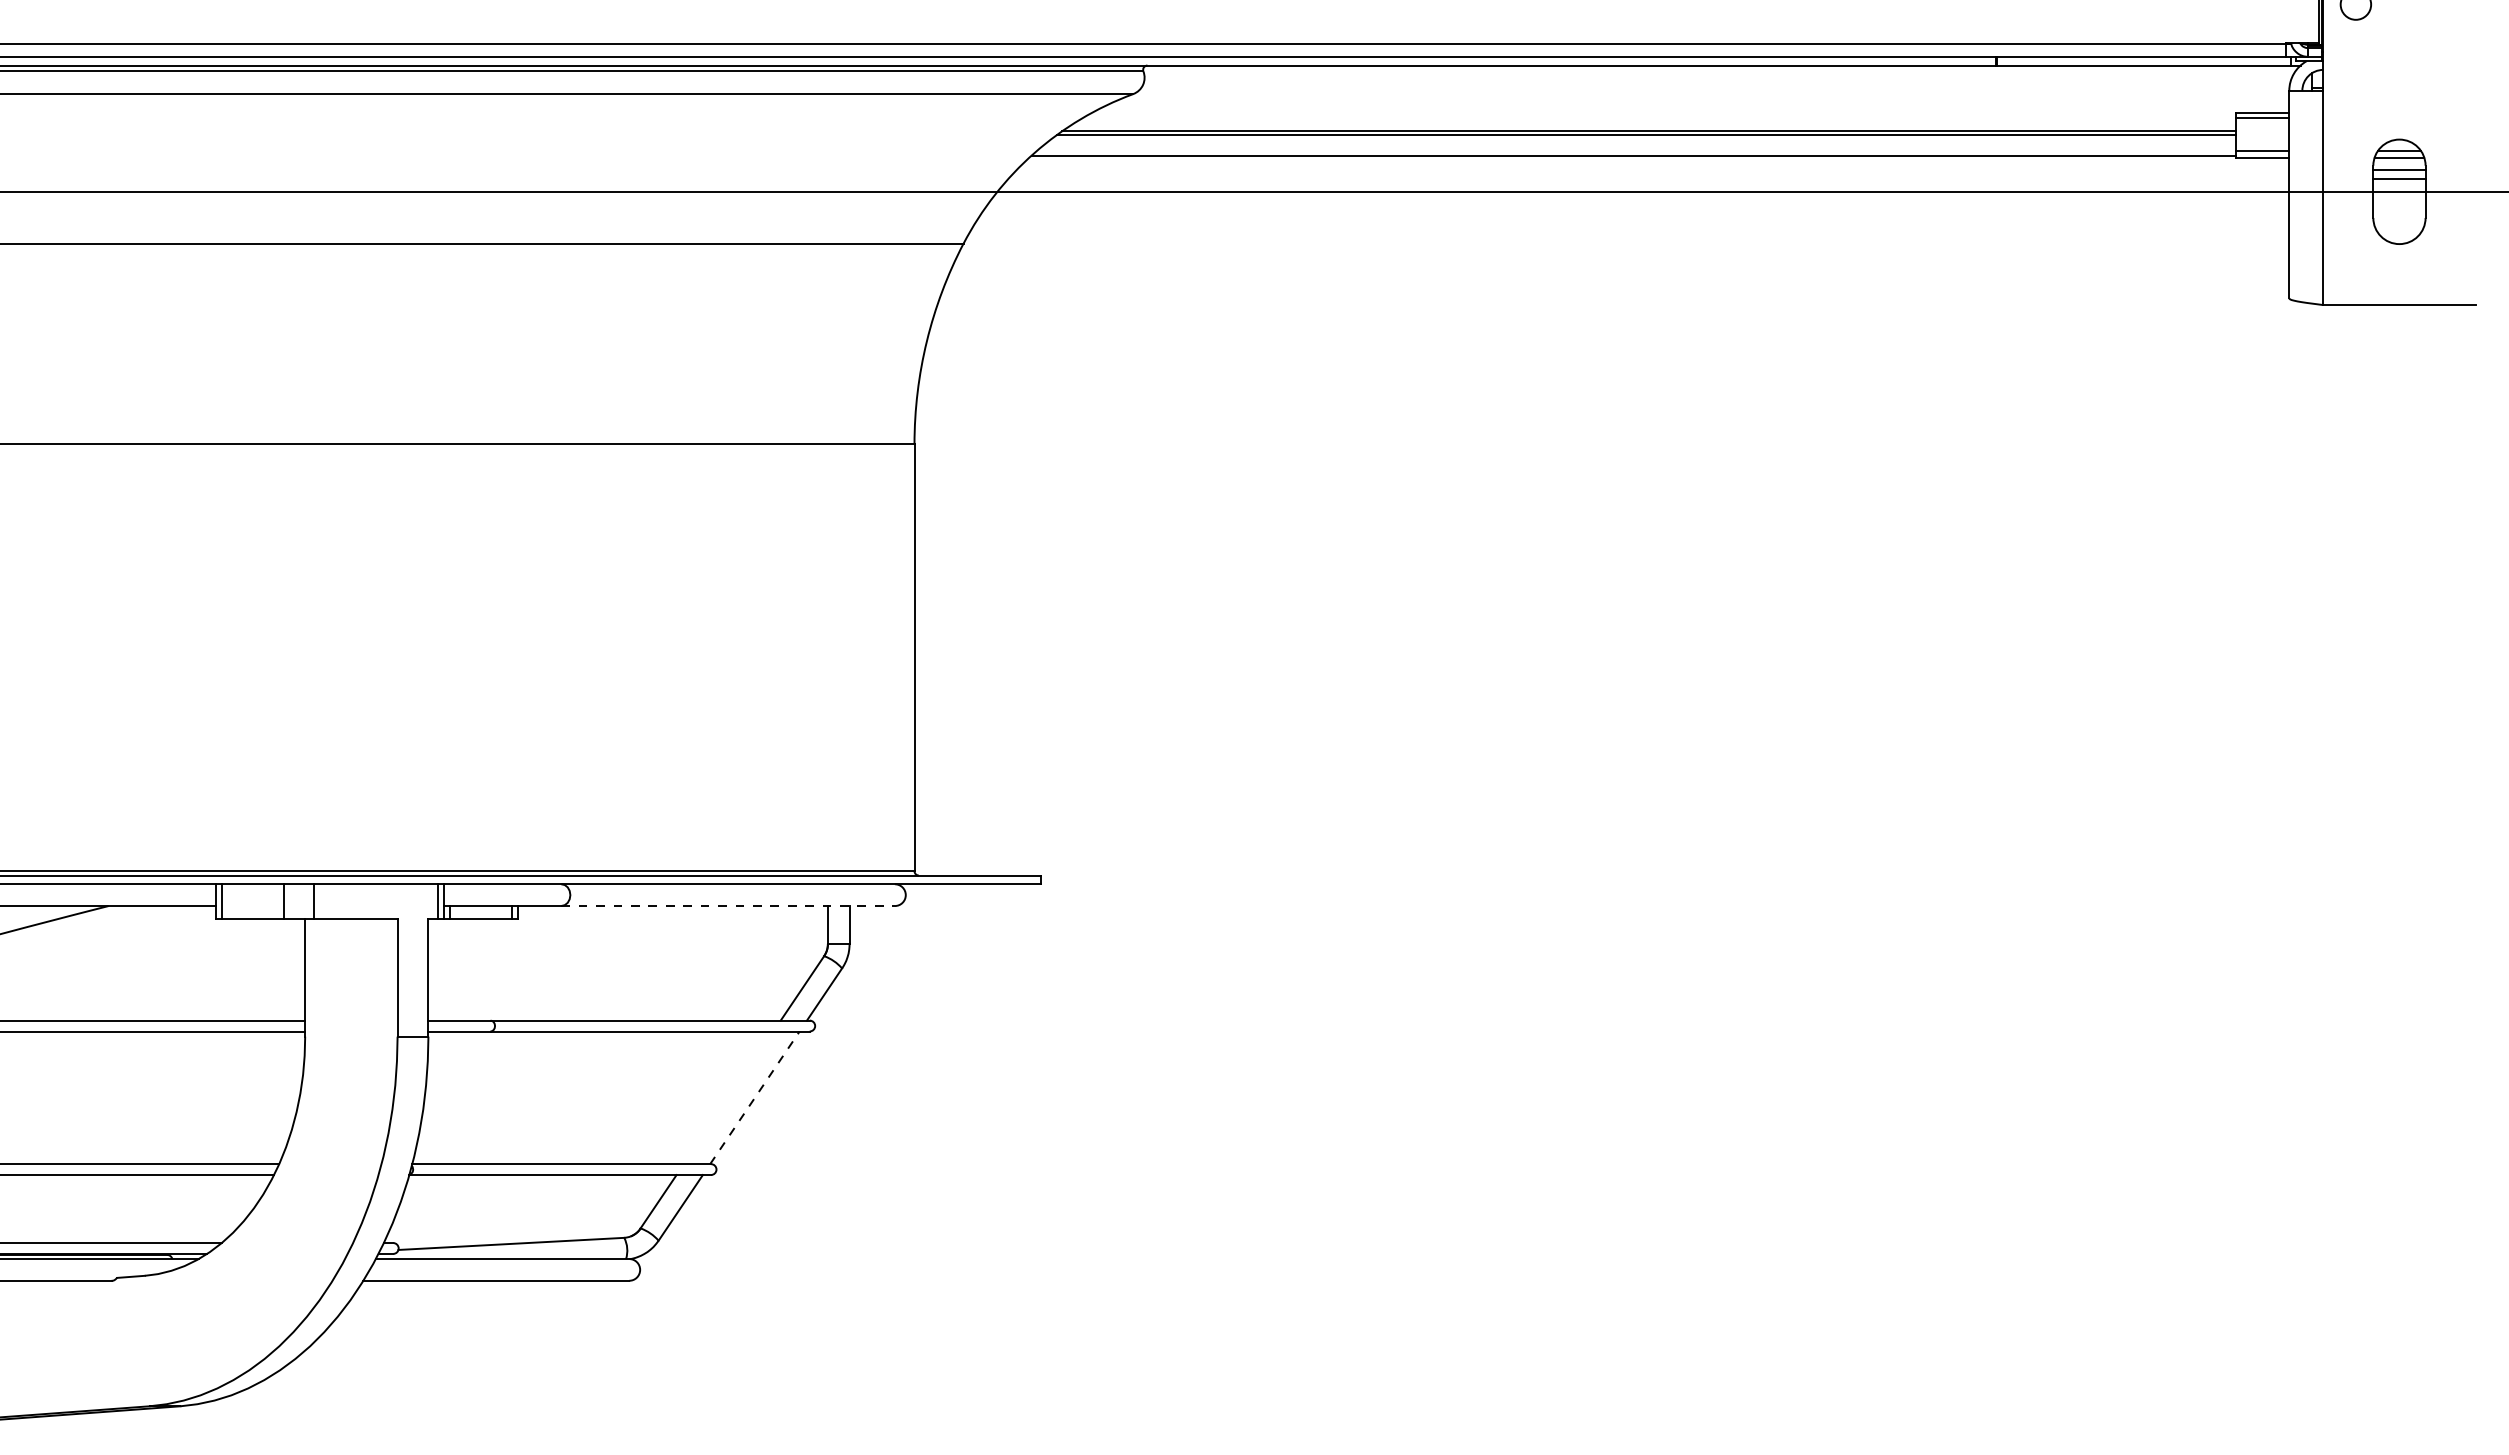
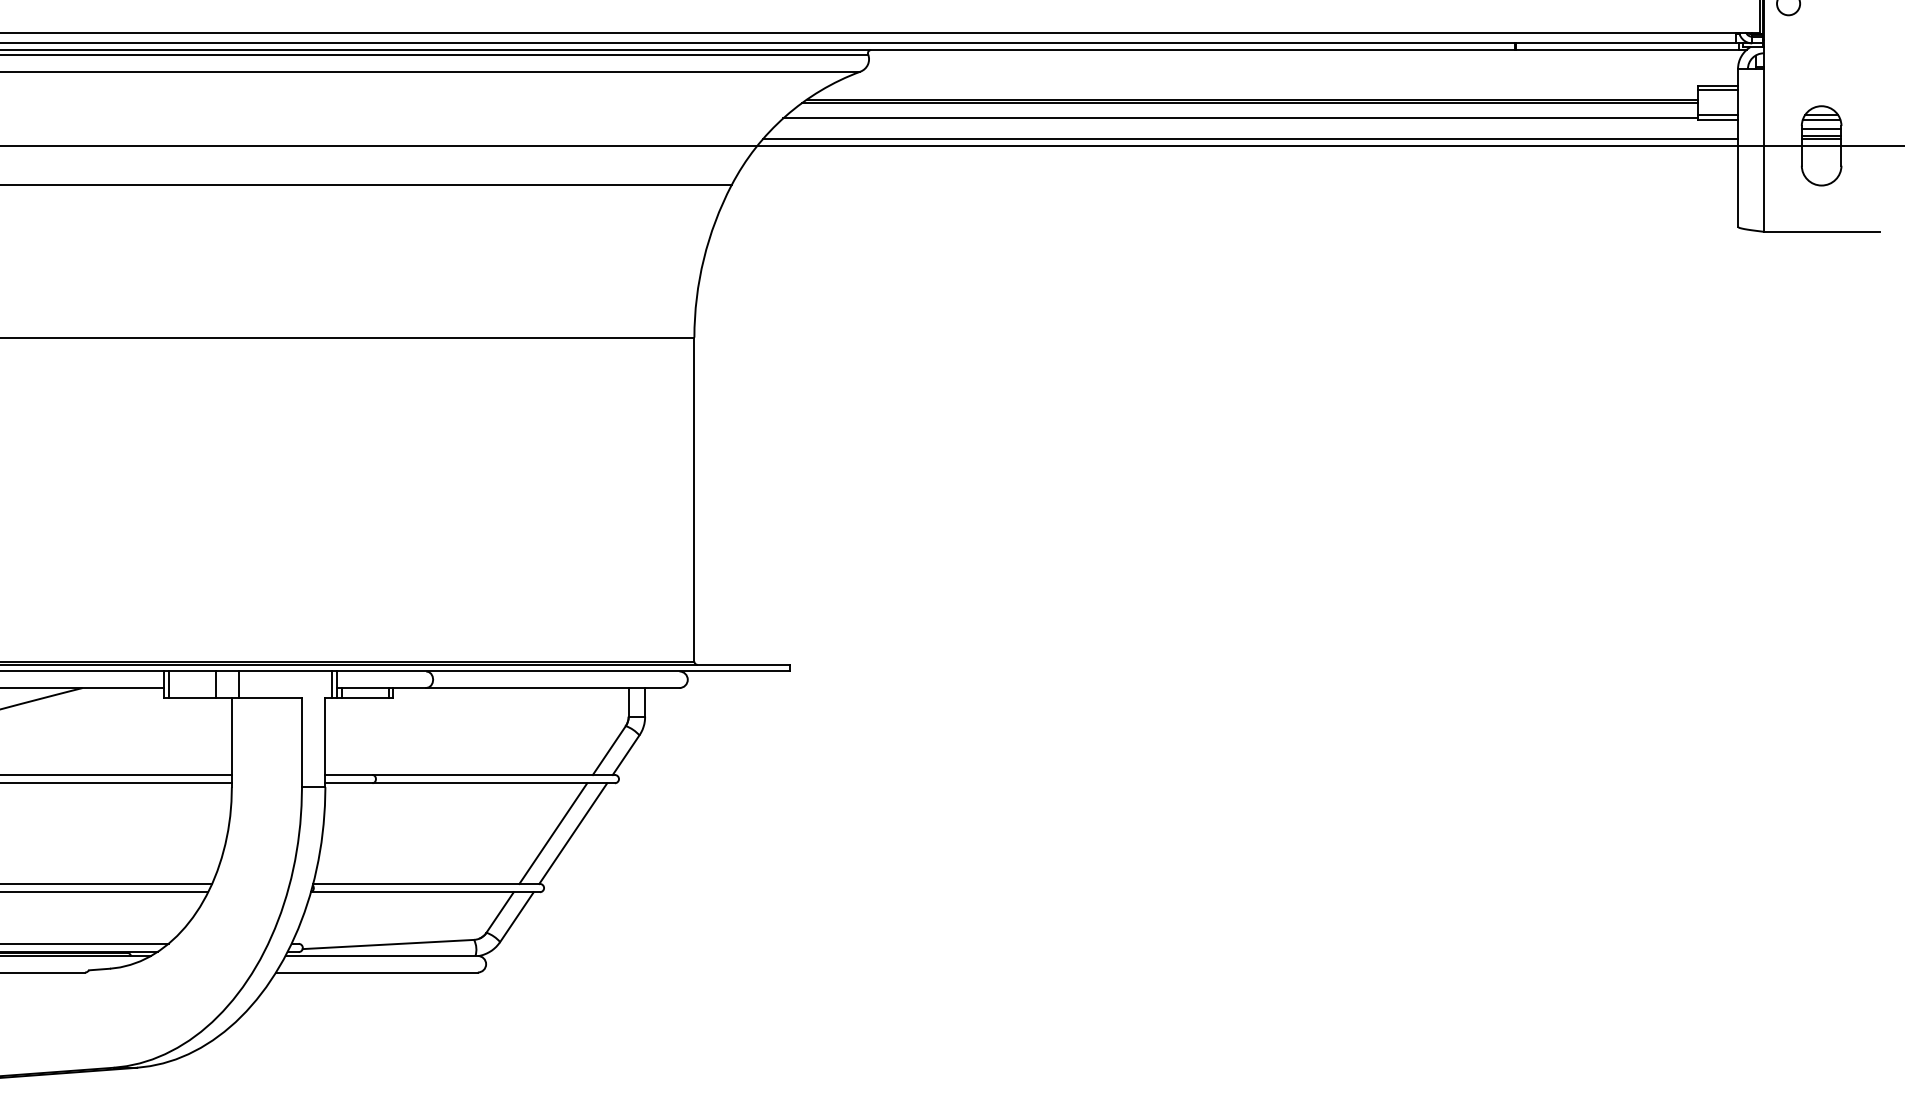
line: (1646, 183) -> (1250, 139), added
line: (2399, 183) -> (1821, 139), added
line: (728, 906) -> (553, 688), dashed -> solid
line: (728, 1097) -> (553, 833), added
line: (754, 1097) -> (572, 833), dashed -> solid

